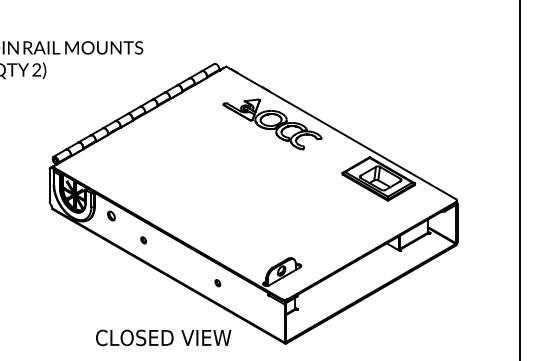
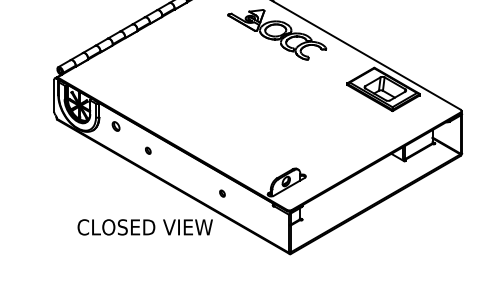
text: (163, 337) -> (145, 226), moved

